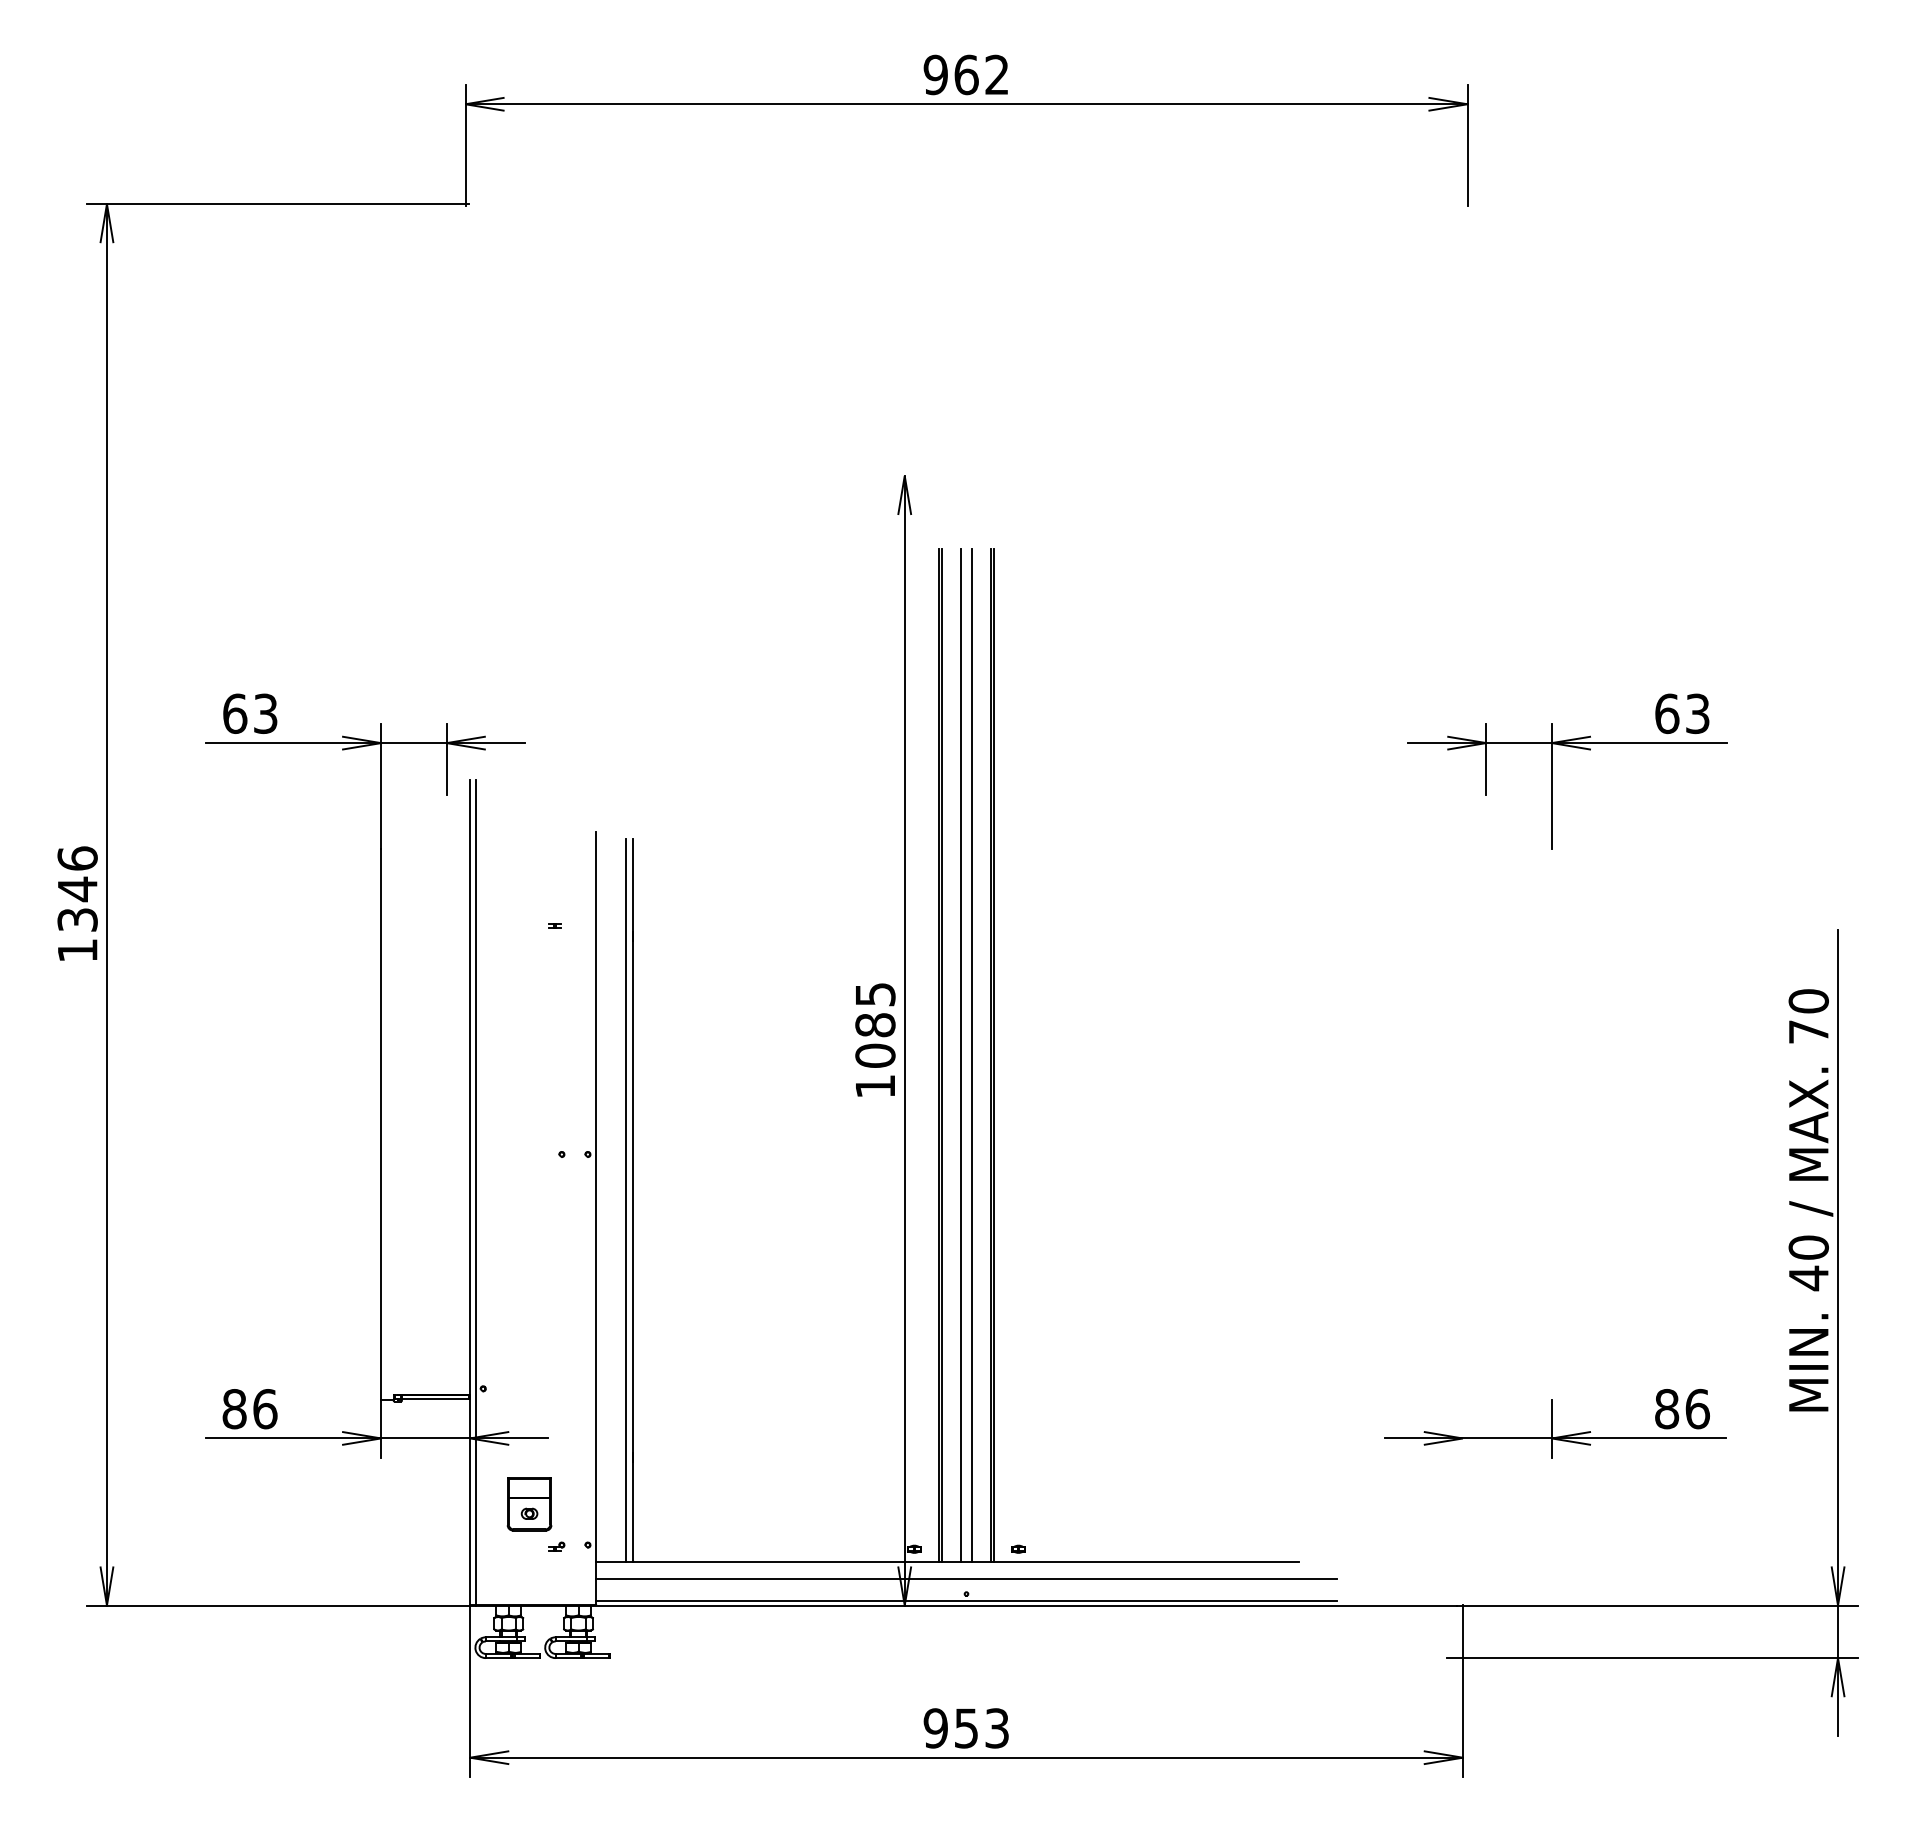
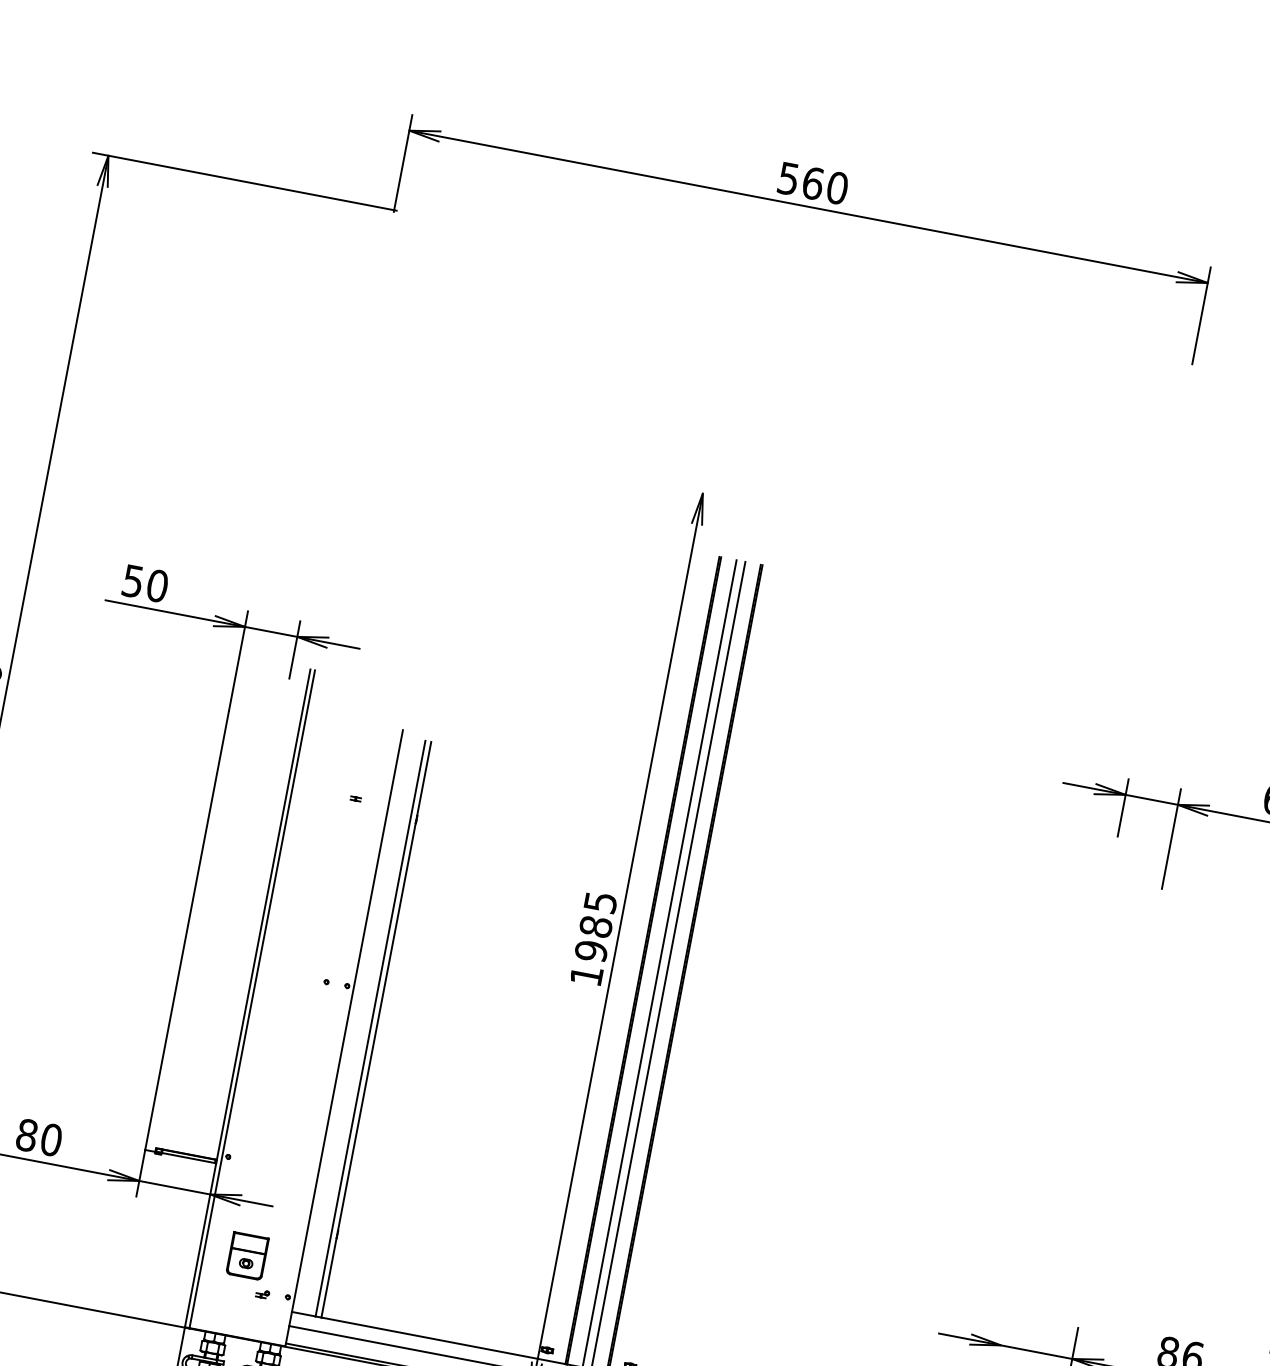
text: (966, 74) -> (813, 183), 962 -> 560
text: (250, 713) -> (145, 583), 63 -> 50
text: (875, 1055) -> (591, 950), 1085 -> 1985
text: (265, 1409) -> (51, 1140), 86 -> 80

